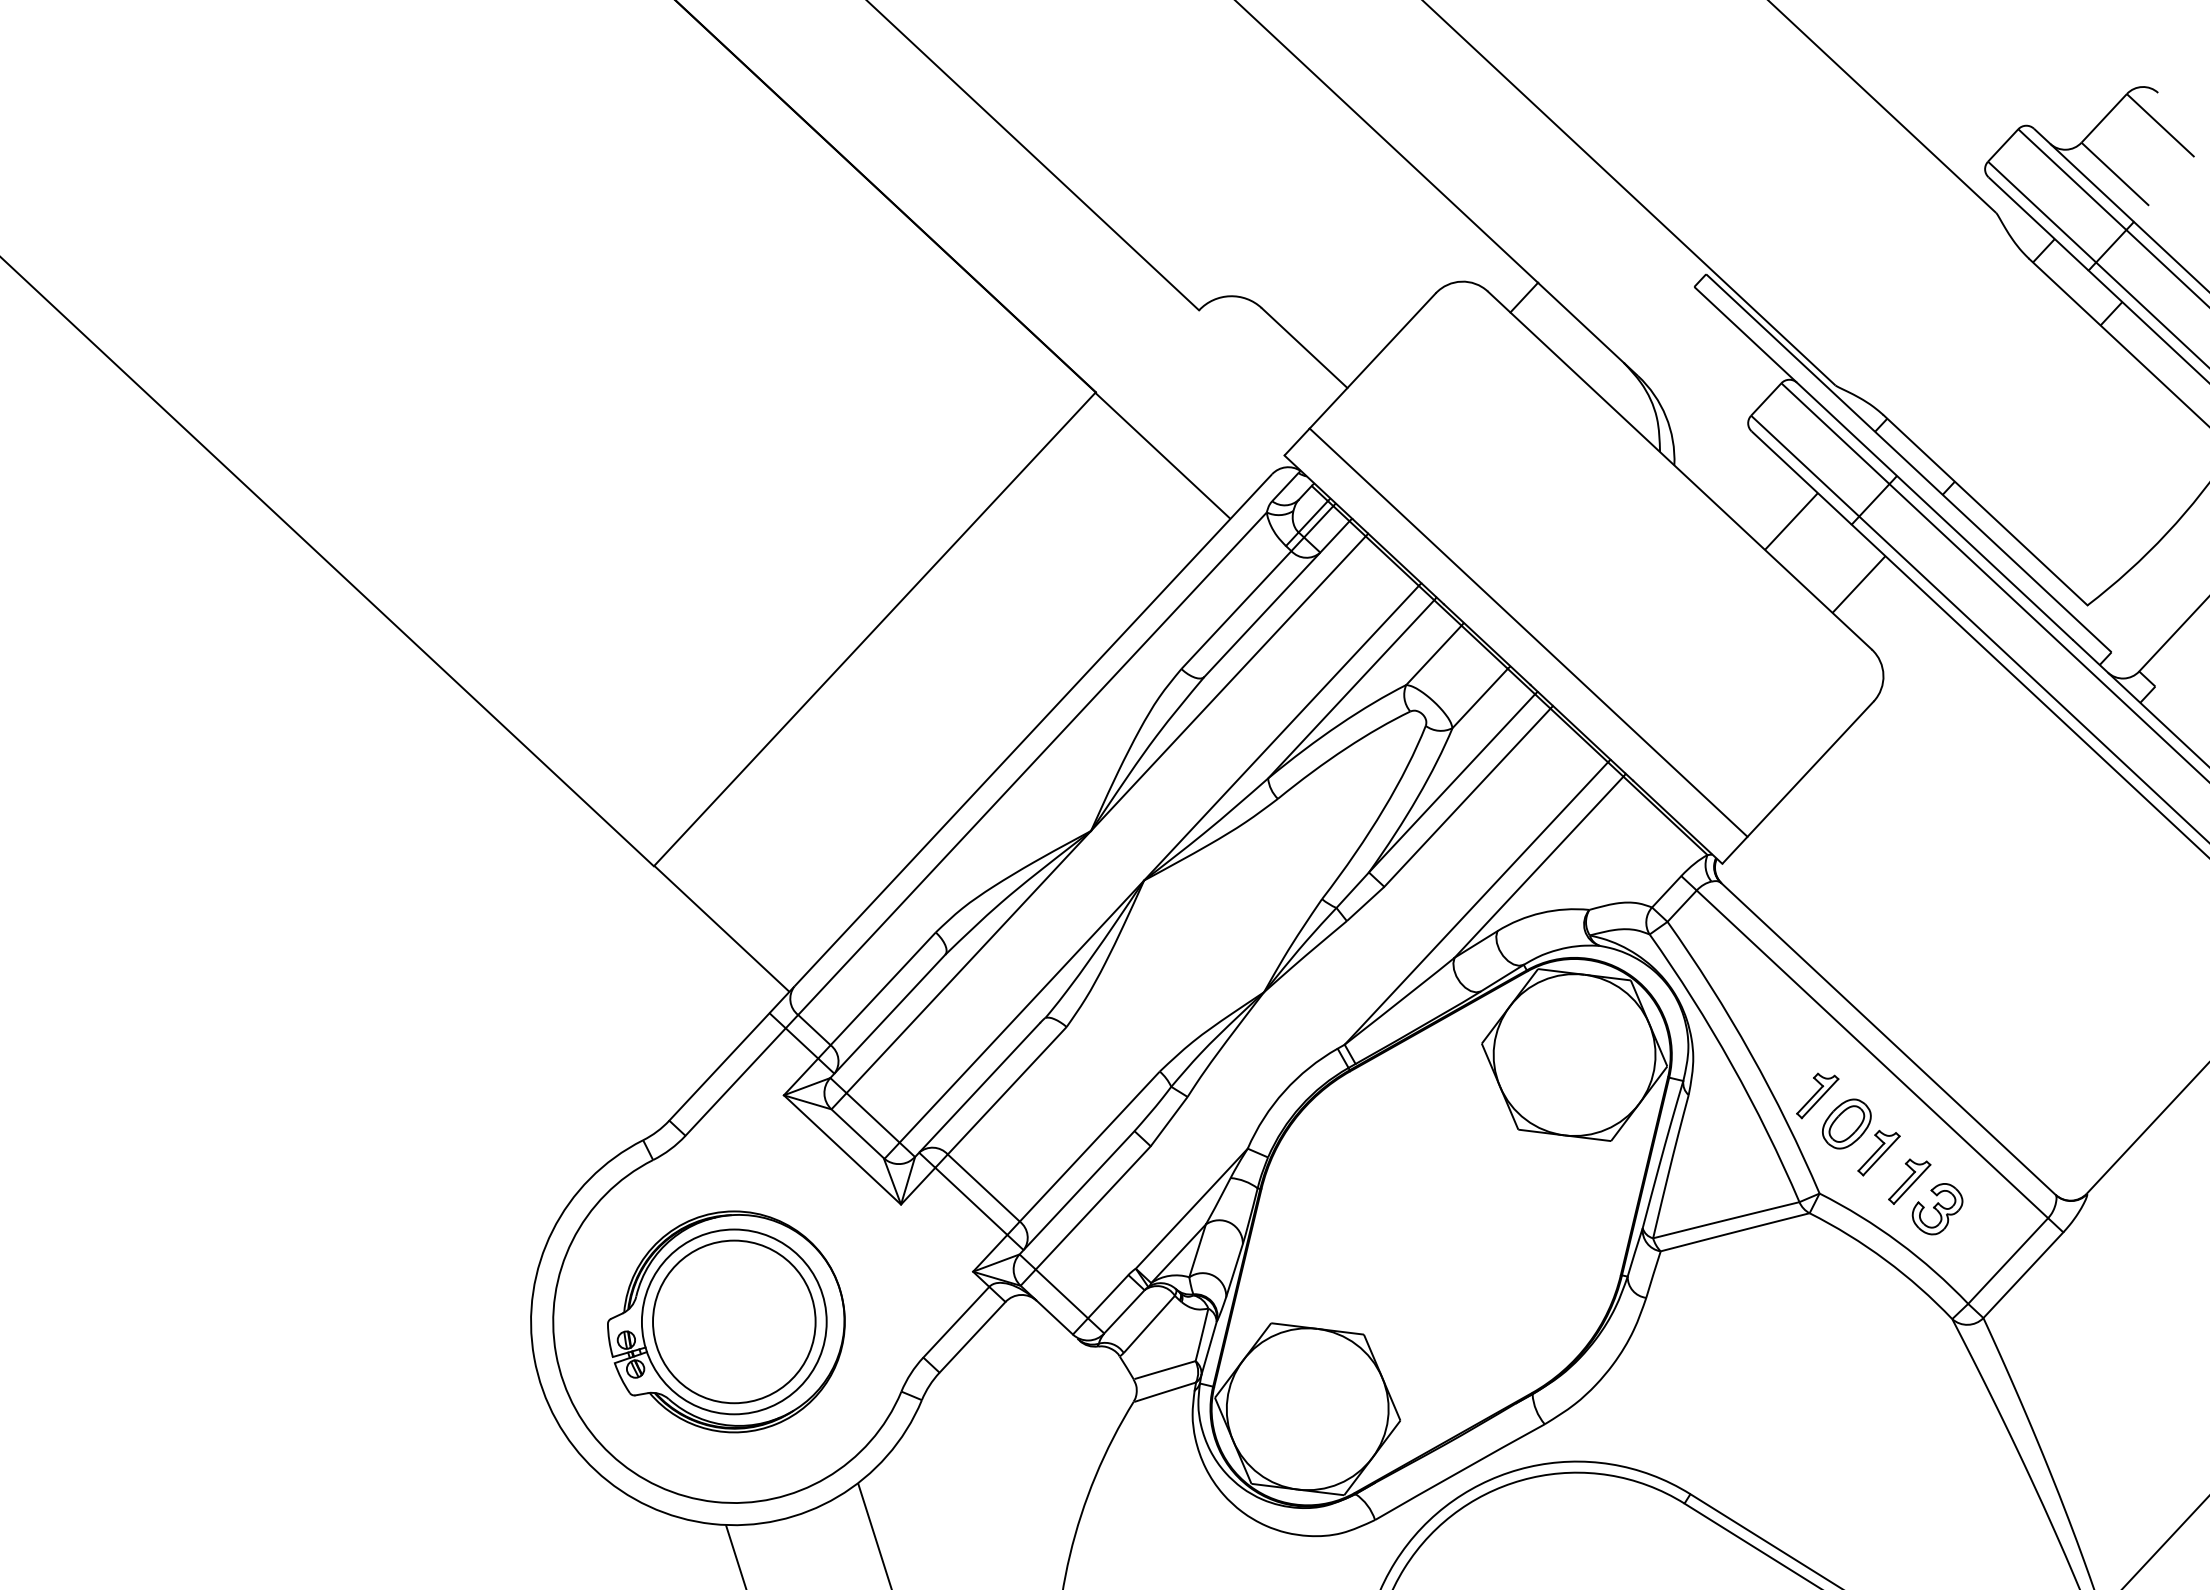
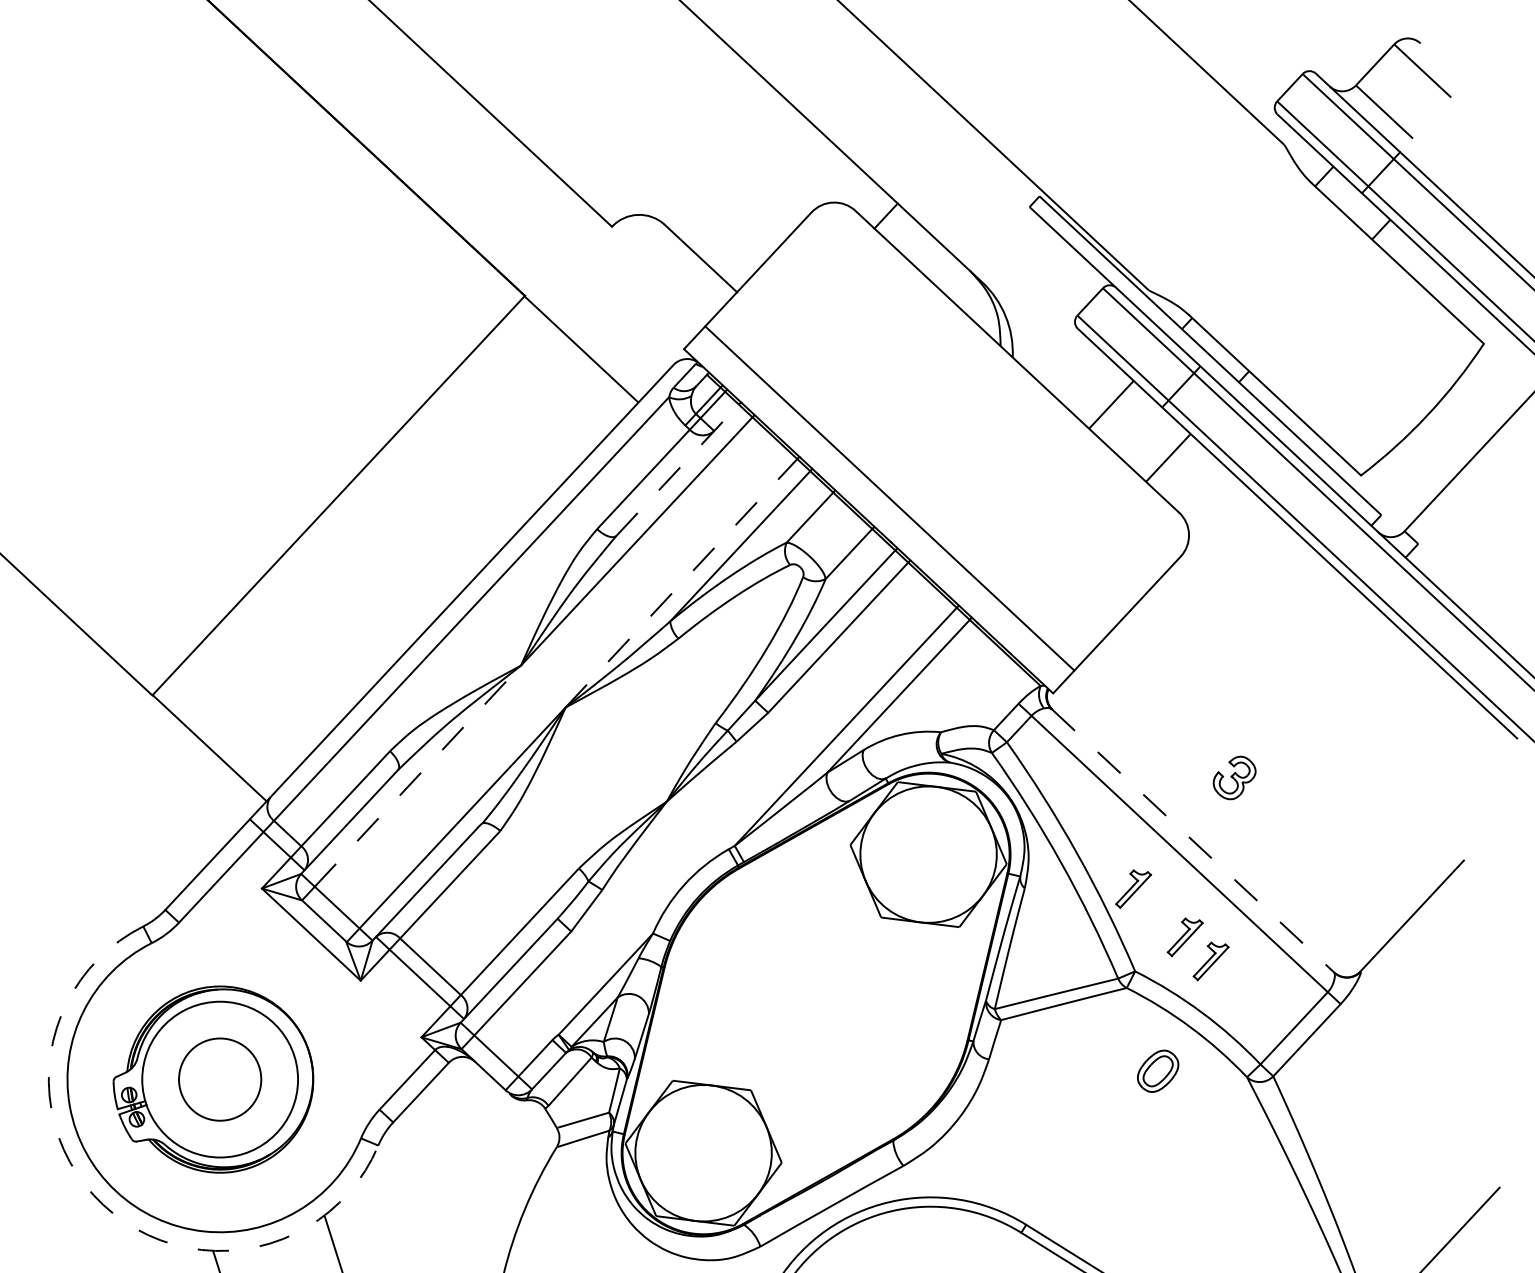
line: (1277, 598) -> (678, 469), solid -> dashed
line: (1281, 732) -> (681, 582), solid -> dashed
line: (969, 961) -> (418, 775), solid -> dashed
line: (1888, 1039) -> (1193, 841), solid -> dashed
part: (1846, 1123) -> (1157, 1070), moved
part: (1937, 1209) -> (1234, 778), moved
circle: (734, 1321) -> (220, 1079), size x0.6
arc: (595, 1470) -> (103, 1204), solid -> dashed

